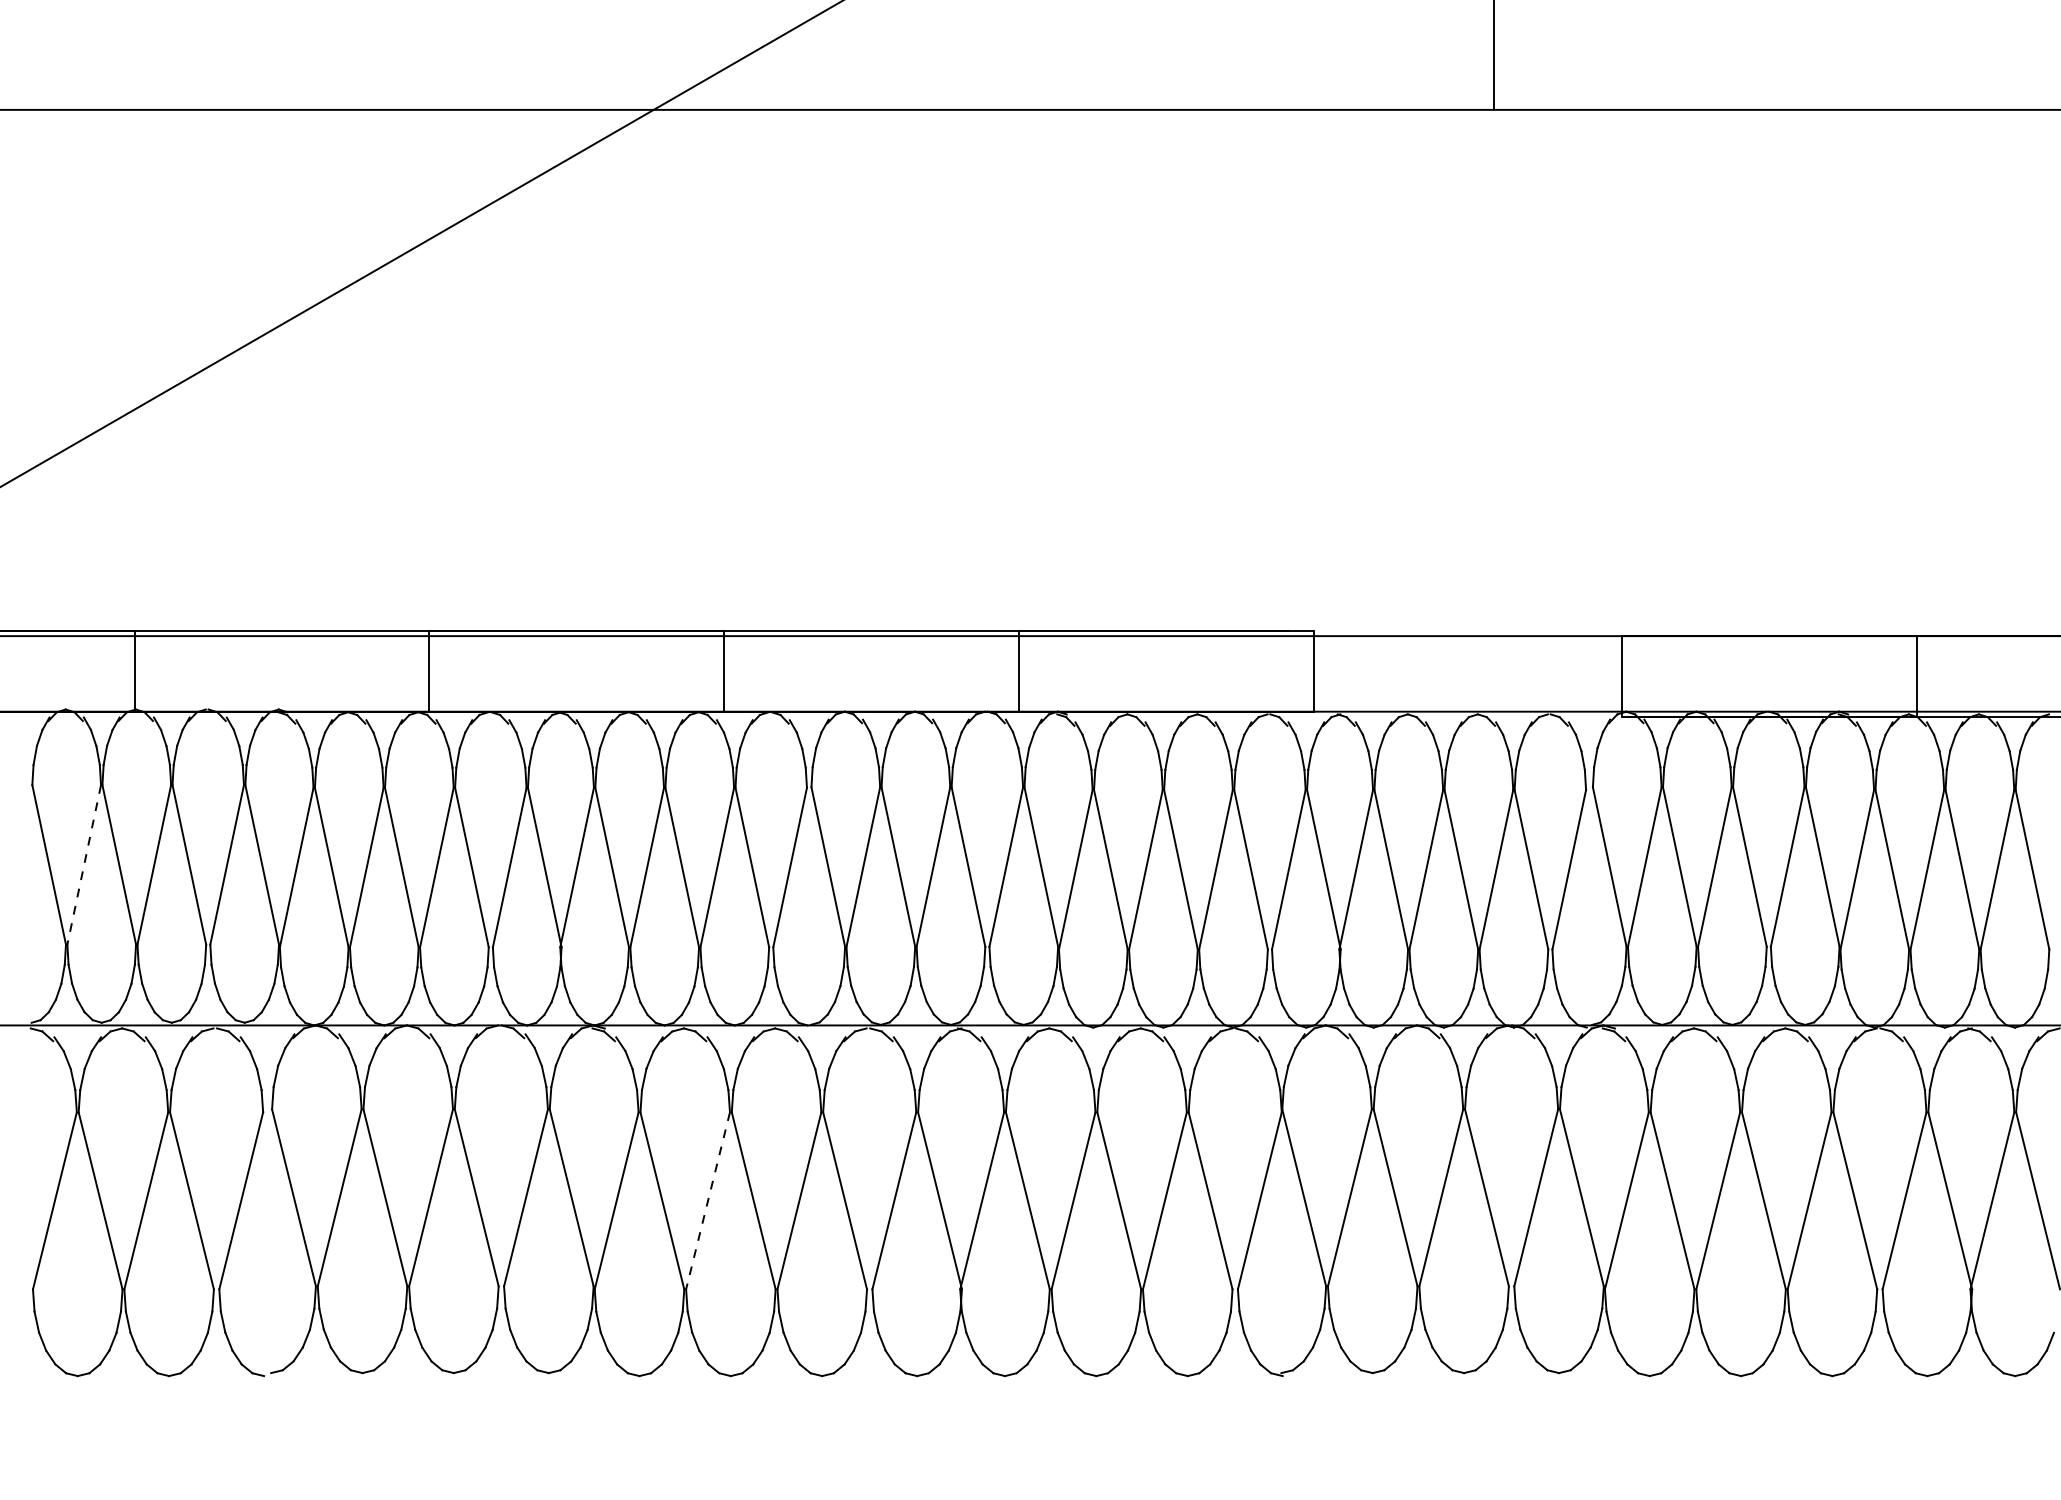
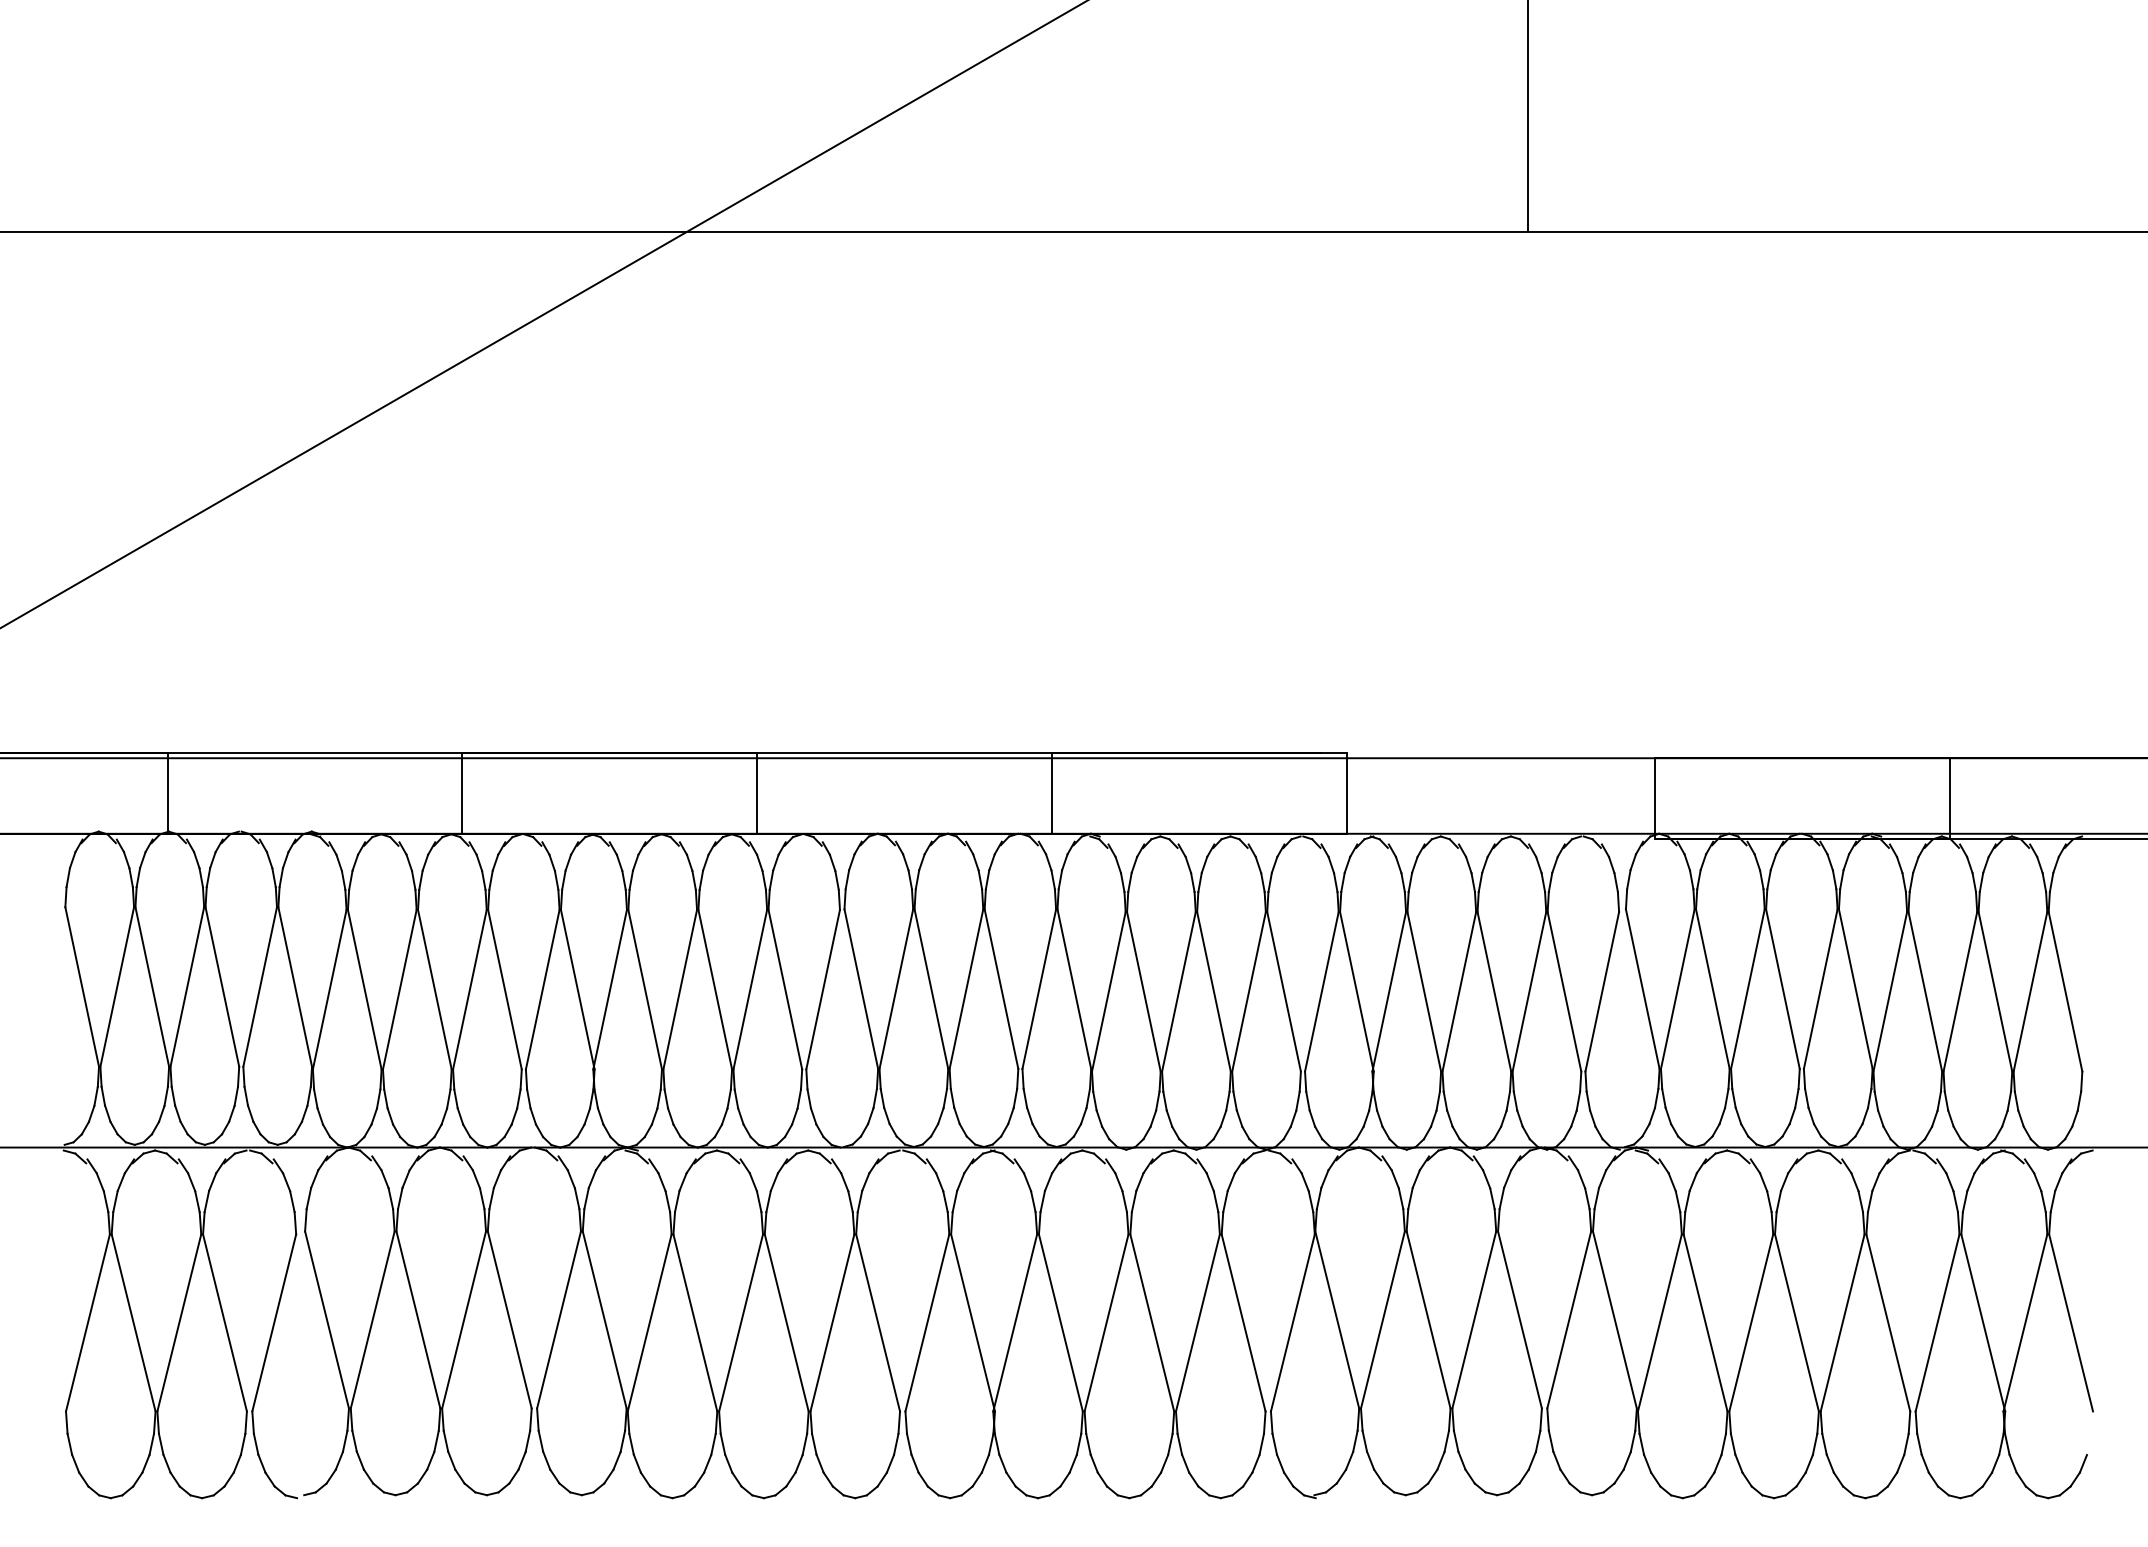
line: (84, 865) -> (117, 987), dashed -> solid
line: (707, 1201) -> (740, 1323), dashed -> solid

